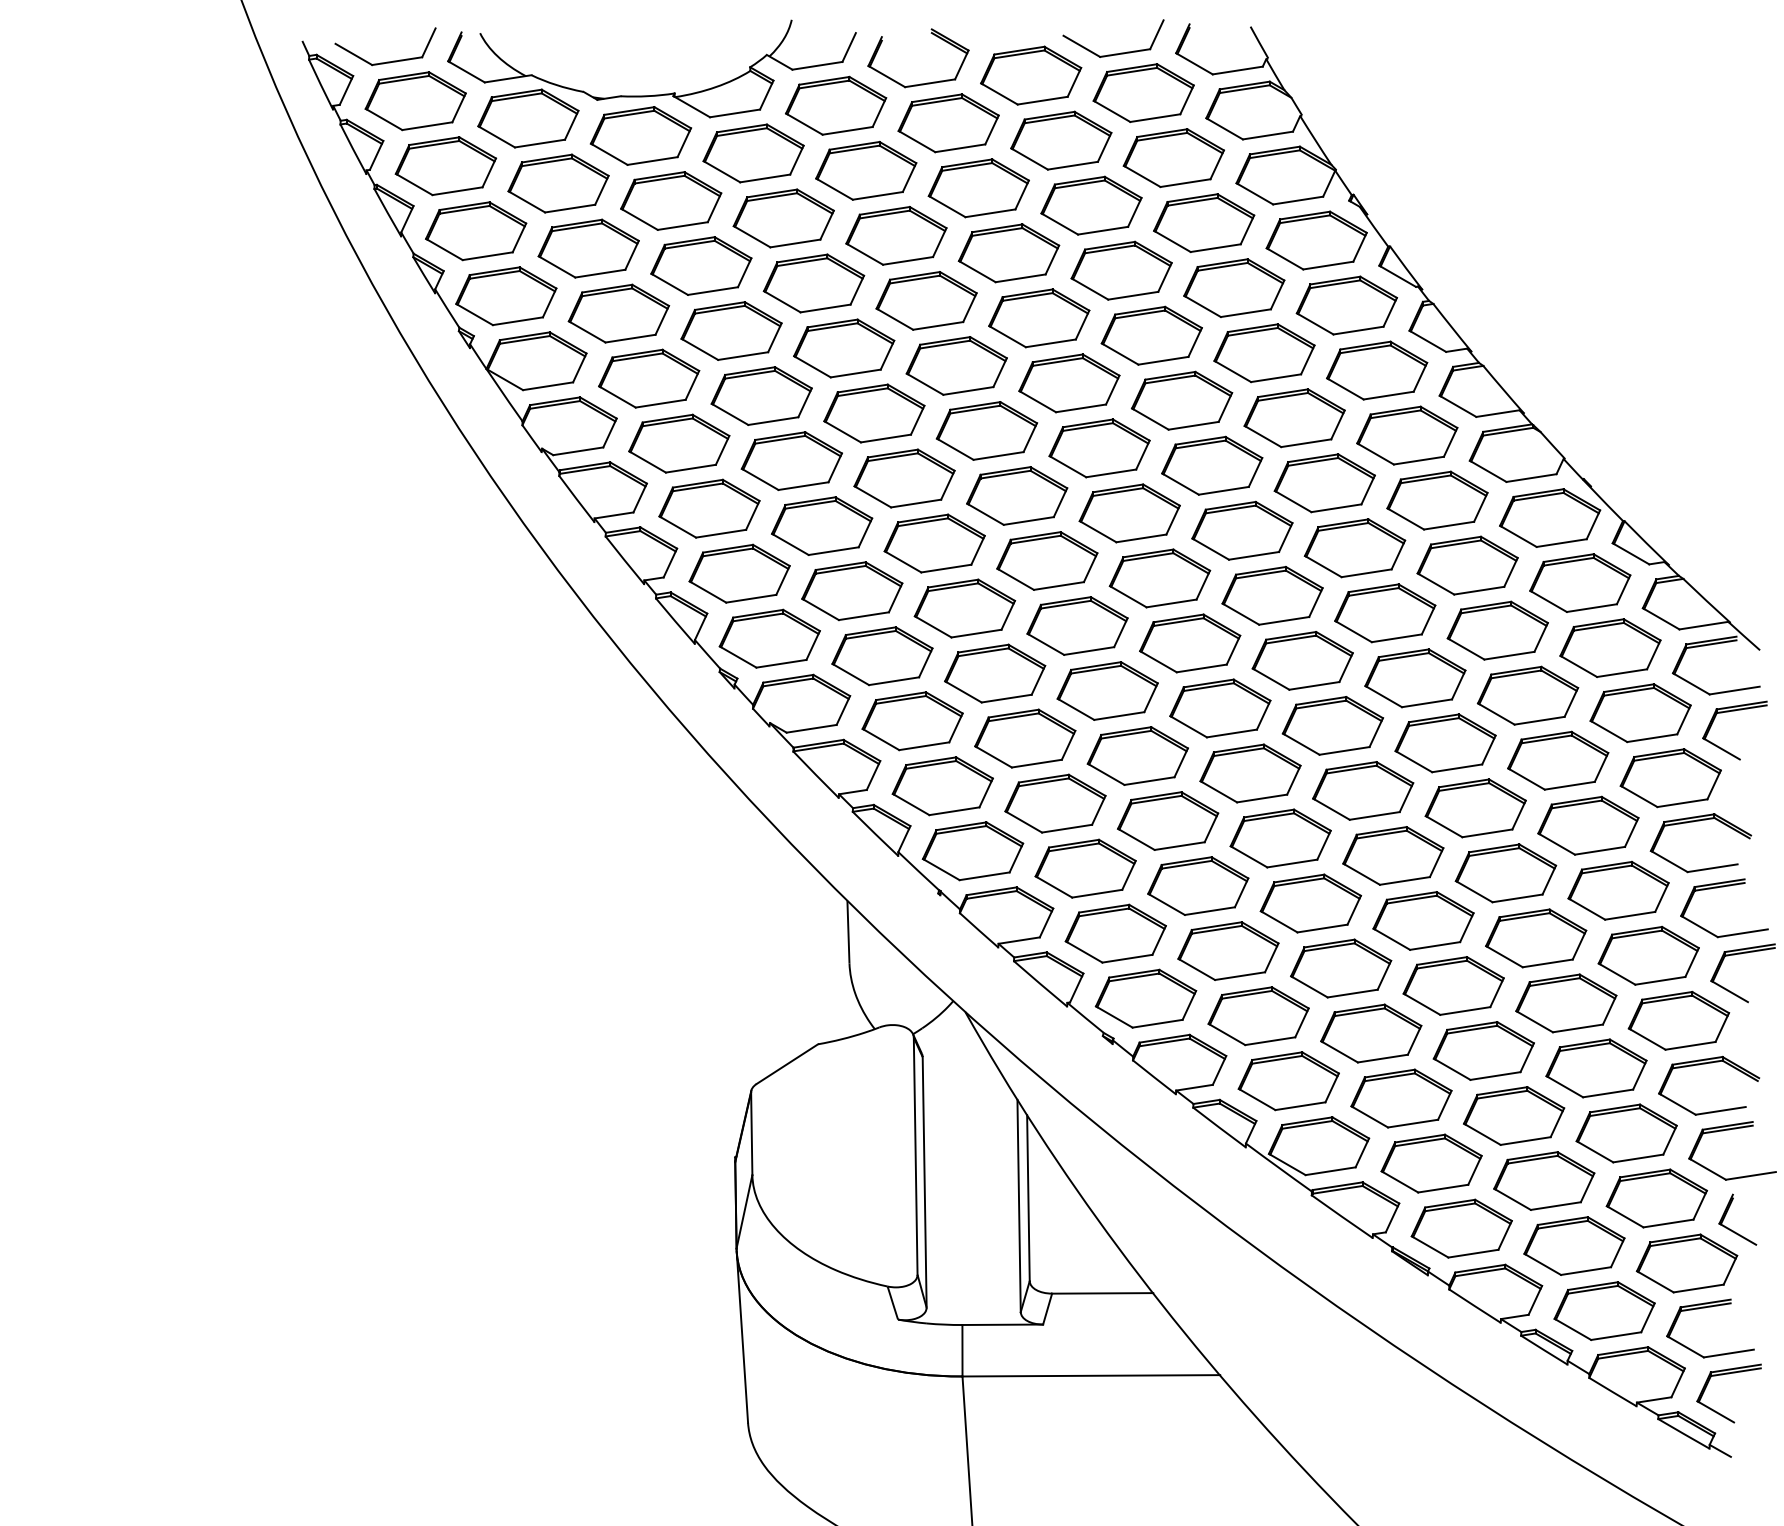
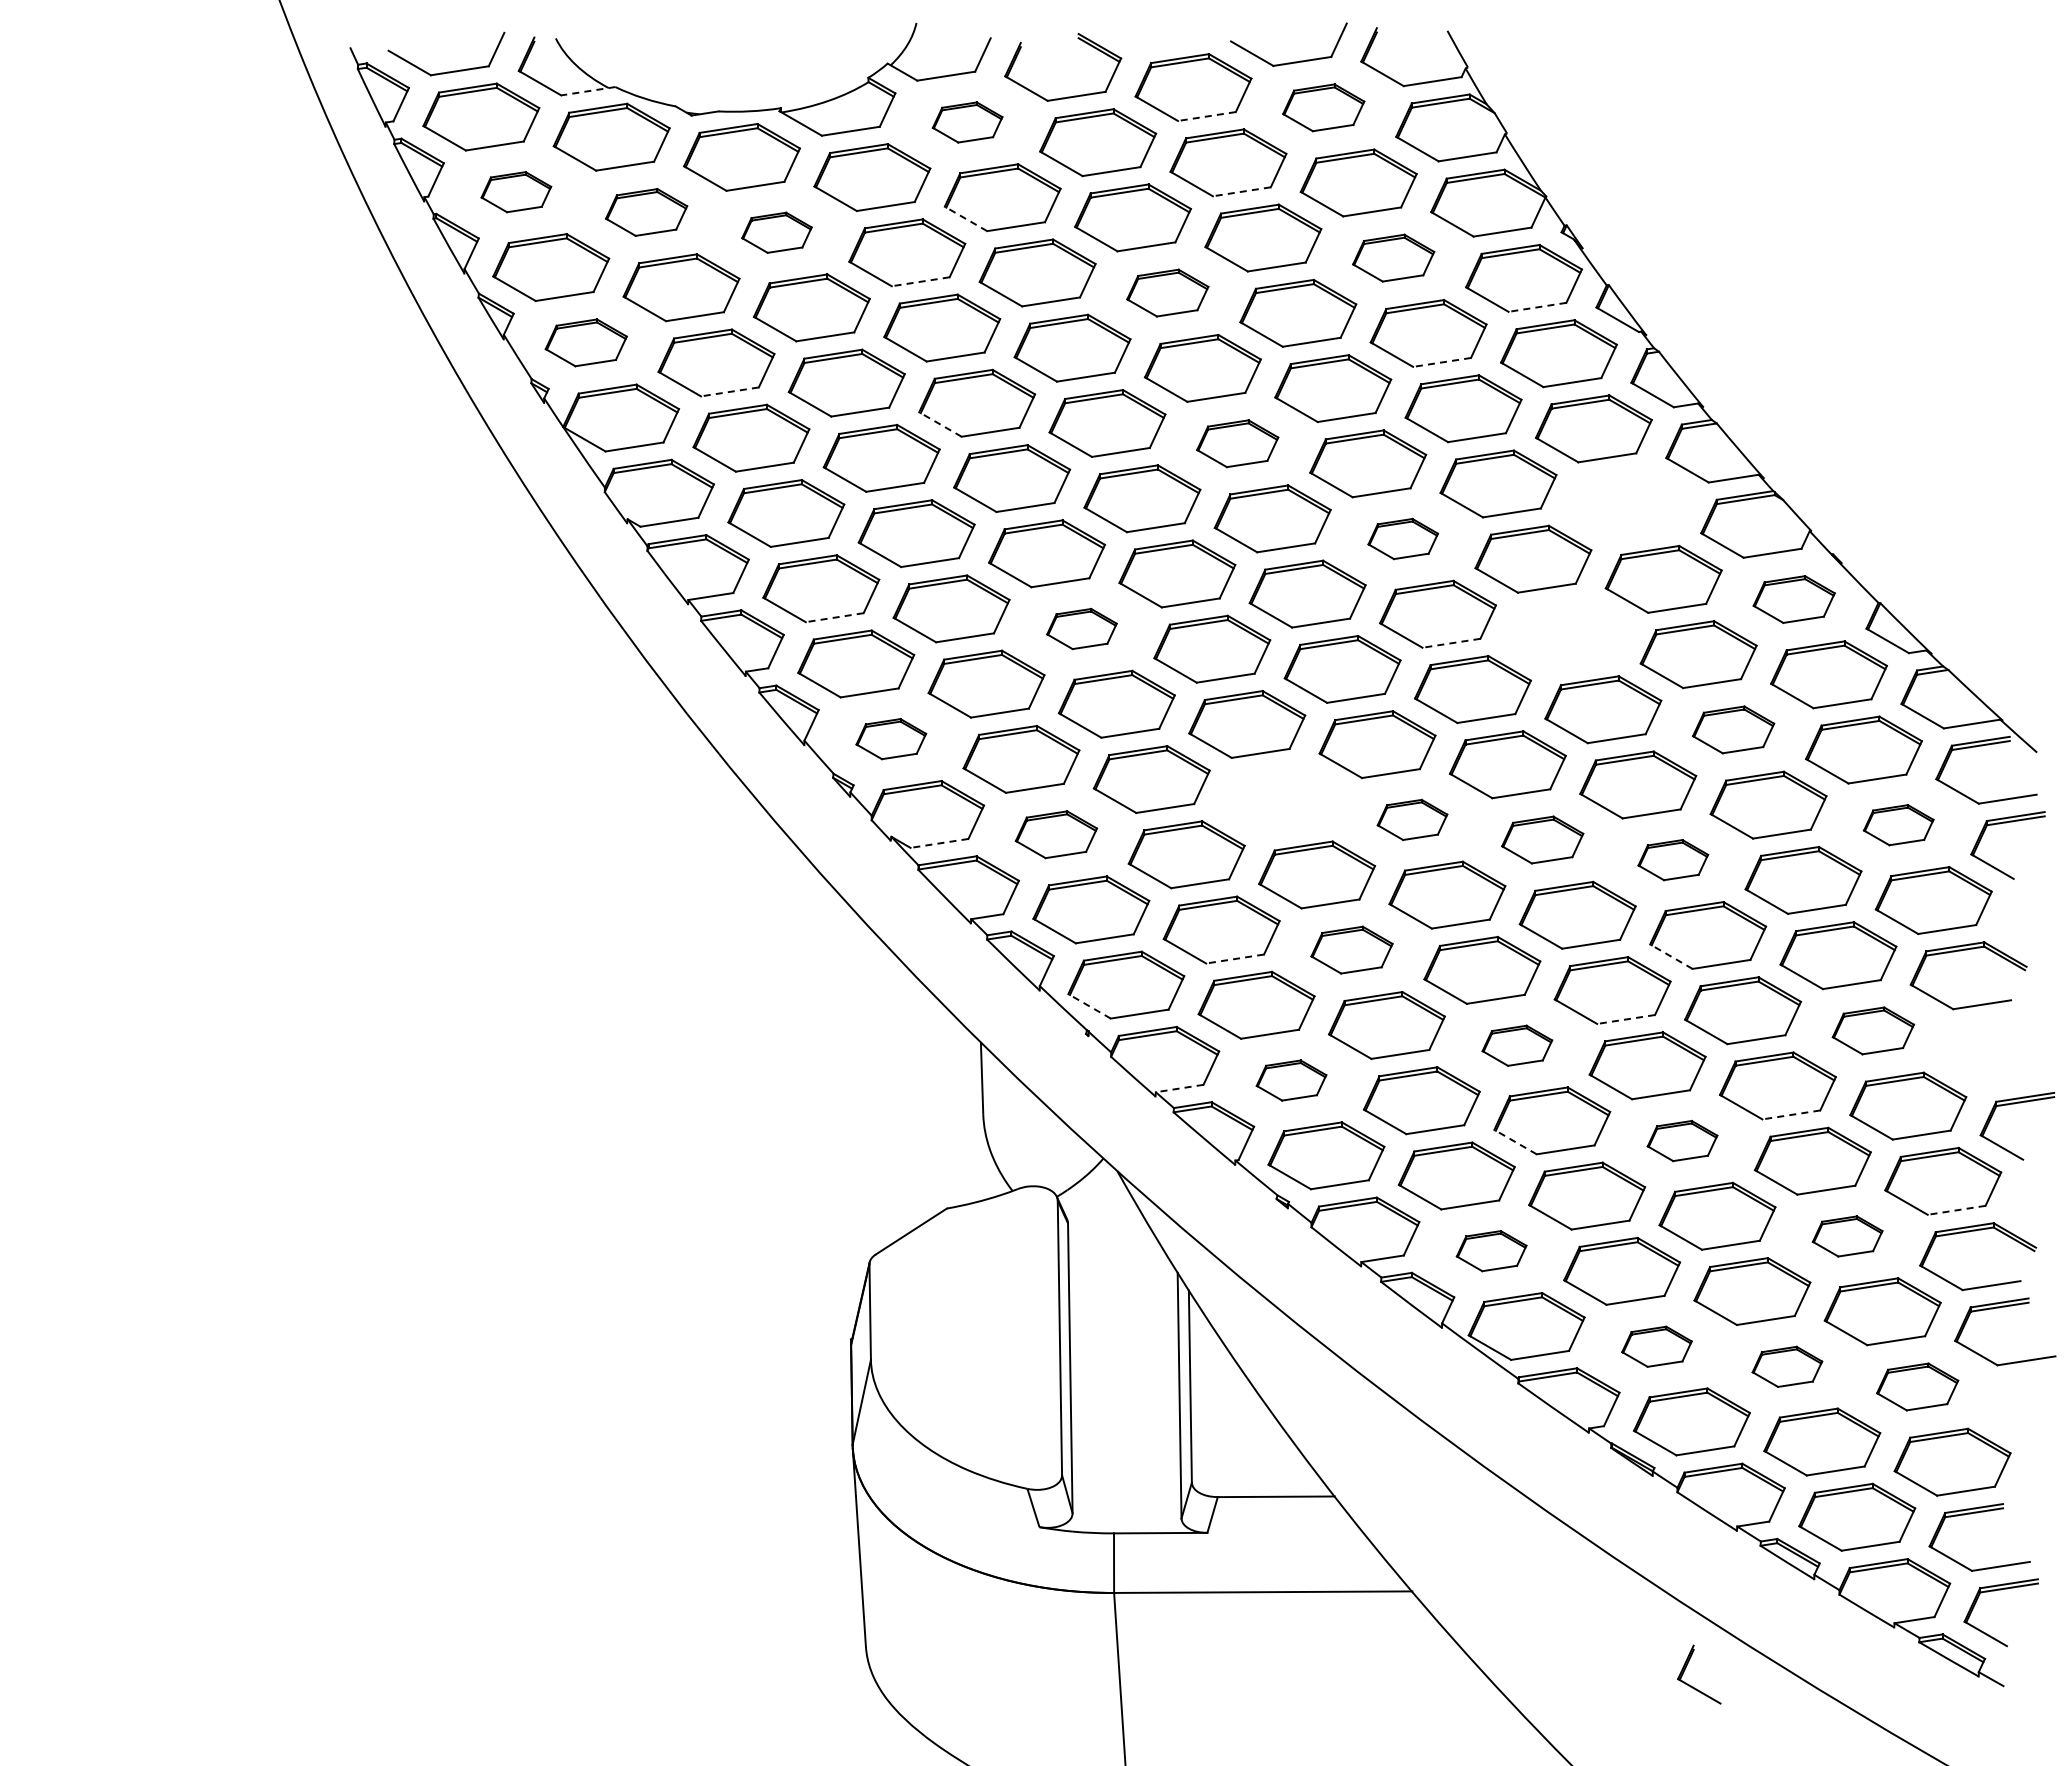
line: (507, 79) -> (587, 91), solid -> dashed
part: (1143, 92) -> (1323, 107), size x0.7
line: (1042, 100) -> (1206, 116), solid -> dashed
part: (835, 105) -> (967, 122), size x0.6
part: (446, 165) -> (516, 191), size x0.6
line: (1072, 165) -> (1241, 191), solid -> dashed
part: (558, 183) -> (646, 212), size x0.7
line: (834, 188) -> (965, 218), solid -> dashed
part: (670, 200) -> (776, 232), size x0.6
part: (1203, 222) -> (1393, 257), size x0.7
line: (795, 243) -> (920, 281), solid -> dashed
part: (1008, 252) -> (1167, 292), size x0.7
line: (1327, 265) -> (1536, 307), solid -> dashed
part: (506, 295) -> (586, 342), size x0.7
line: (1245, 313) -> (1441, 362), solid -> dashed
line: (630, 338) -> (729, 391), solid -> dashed
line: (812, 366) -> (940, 424), solid -> dashed
part: (1069, 383) -> (1237, 443), size x0.7
part: (1407, 435) -> (1628, 503), removed
part: (1212, 465) -> (1403, 538), size x0.6
part: (1550, 518) -> (1794, 599), size x0.7
line: (720, 533) -> (834, 617), solid -> dashed
part: (934, 543) -> (1081, 628), size x0.6
part: (1355, 548) -> (1568, 634), removed
line: (1253, 556) -> (1450, 643), solid -> dashed
part: (1497, 630) -> (1733, 729), size x0.7
part: (770, 638) -> (891, 738), size x0.6
part: (1108, 690) -> (1282, 799), removed
part: (1220, 708) -> (1412, 819), size x0.6
part: (1640, 712) -> (1898, 824), size x0.6
part: (912, 721) -> (1056, 834), size x0.7
part: (1332, 725) -> (1542, 839), size x0.7
line: (811, 728) -> (939, 843), solid -> dashed
part: (1445, 742) -> (1673, 859), size x0.6
part: (1167, 820) -> (1351, 949), size x0.7
line: (1443, 826) -> (1670, 956), solid -> dashed
line: (1066, 829) -> (1234, 959), solid -> dashed
line: (941, 869) -> (1089, 1006), solid -> dashed
line: (1404, 880) -> (1625, 1019), solid -> dashed
part: (1720, 887) -> (1991, 1027), removed
part: (1618, 890) -> (1873, 1030), size x0.7
part: (1311, 903) -> (1517, 1045), size x0.6
part: (1115, 933) -> (1291, 1080), size x0.6
line: (1019, 940) -> (1179, 1088), solid -> dashed
line: (1546, 963) -> (1790, 1115), solid -> dashed
part: (1453, 985) -> (1682, 1140), size x0.6
line: (1309, 986) -> (1515, 1141), solid -> dashed
line: (1690, 1045) -> (1956, 1210), solid -> dashed
part: (1596, 1068) -> (1847, 1236), size x0.6
part: (1288, 1080) -> (1491, 1250), size x0.6
part: (1431, 1163) -> (1656, 1346), size x0.6
part: (1544, 1180) -> (1787, 1366), size x0.6
part: (1656, 1198) -> (1917, 1386), size x0.7
part: (1732, 1230) -> (1693, 1686), moved

